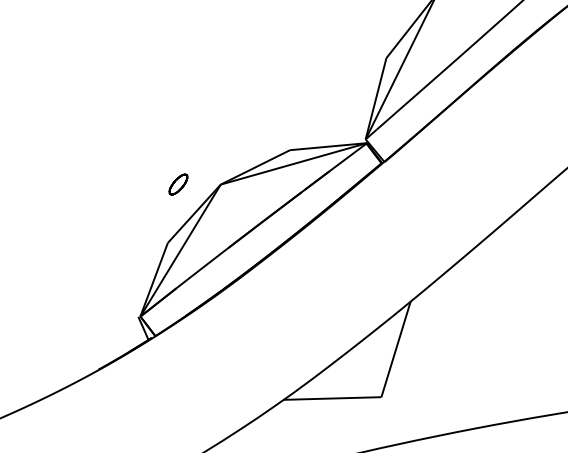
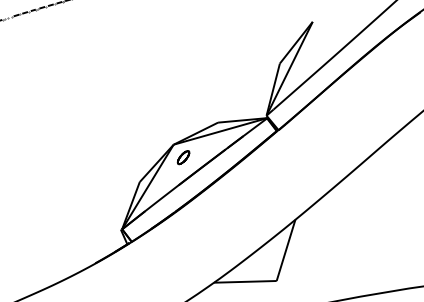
part: (178, 184) -> (183, 157), moved

